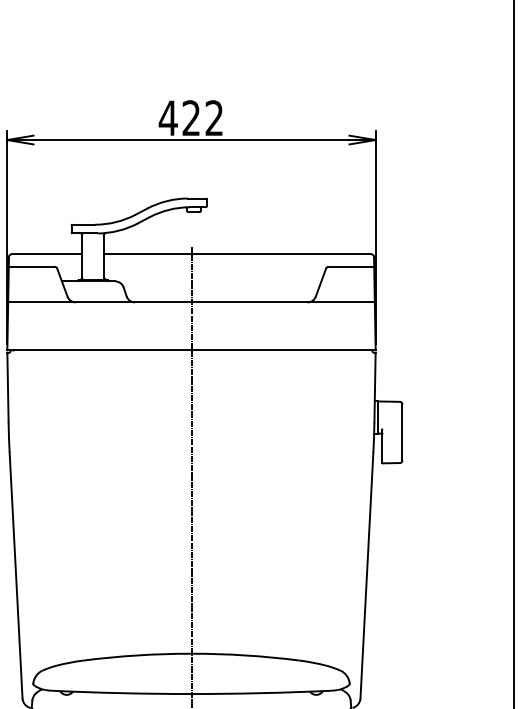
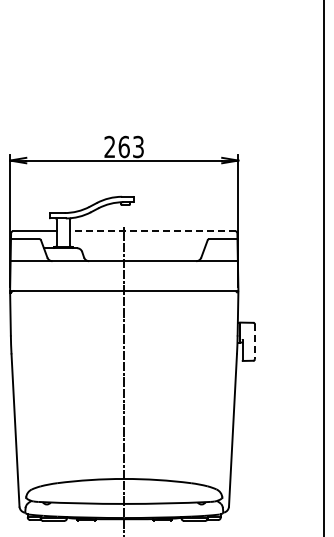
text: (190, 117) -> (123, 146), 422 -> 263
line: (237, 254) -> (152, 231), solid -> dashed
line: (403, 433) -> (255, 342), solid -> dashed

